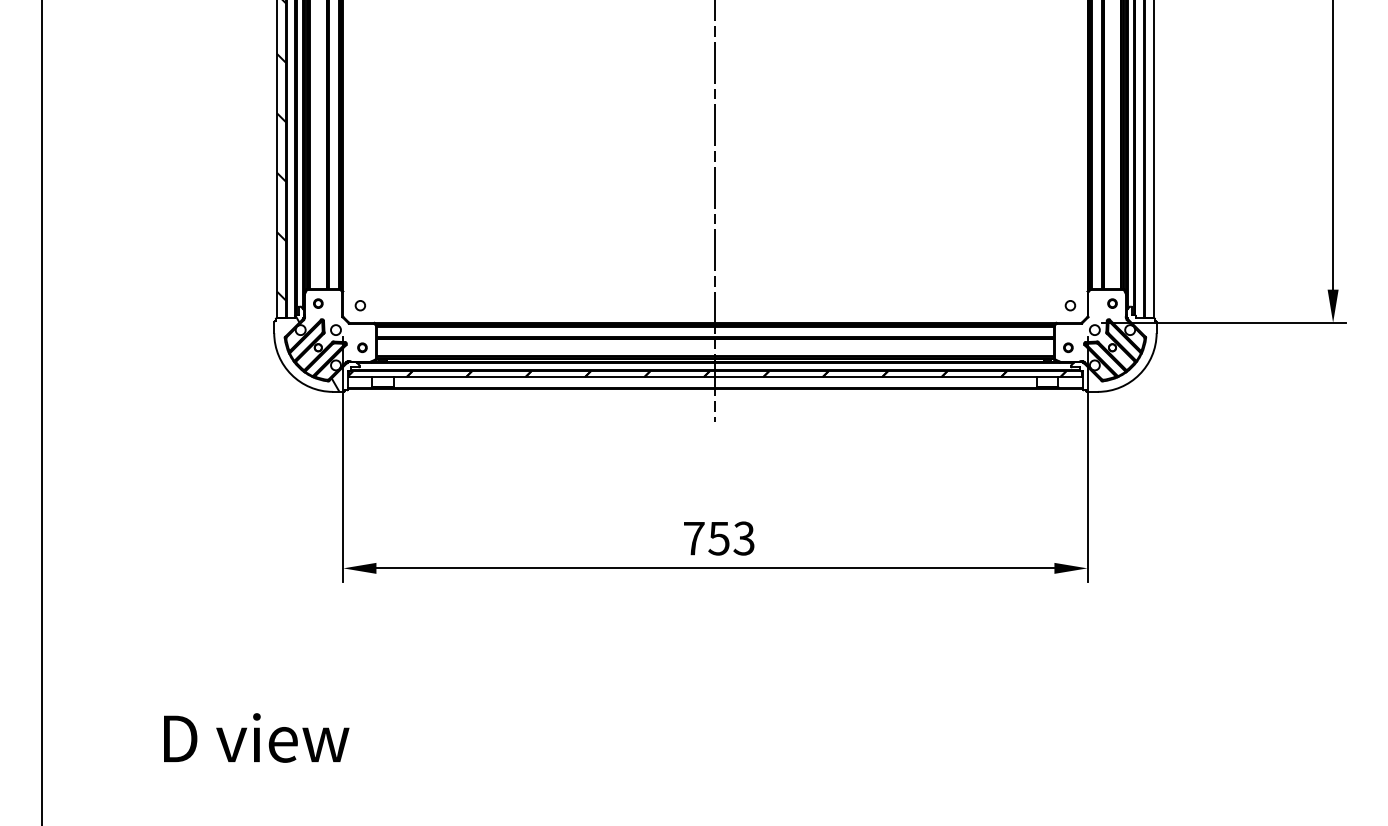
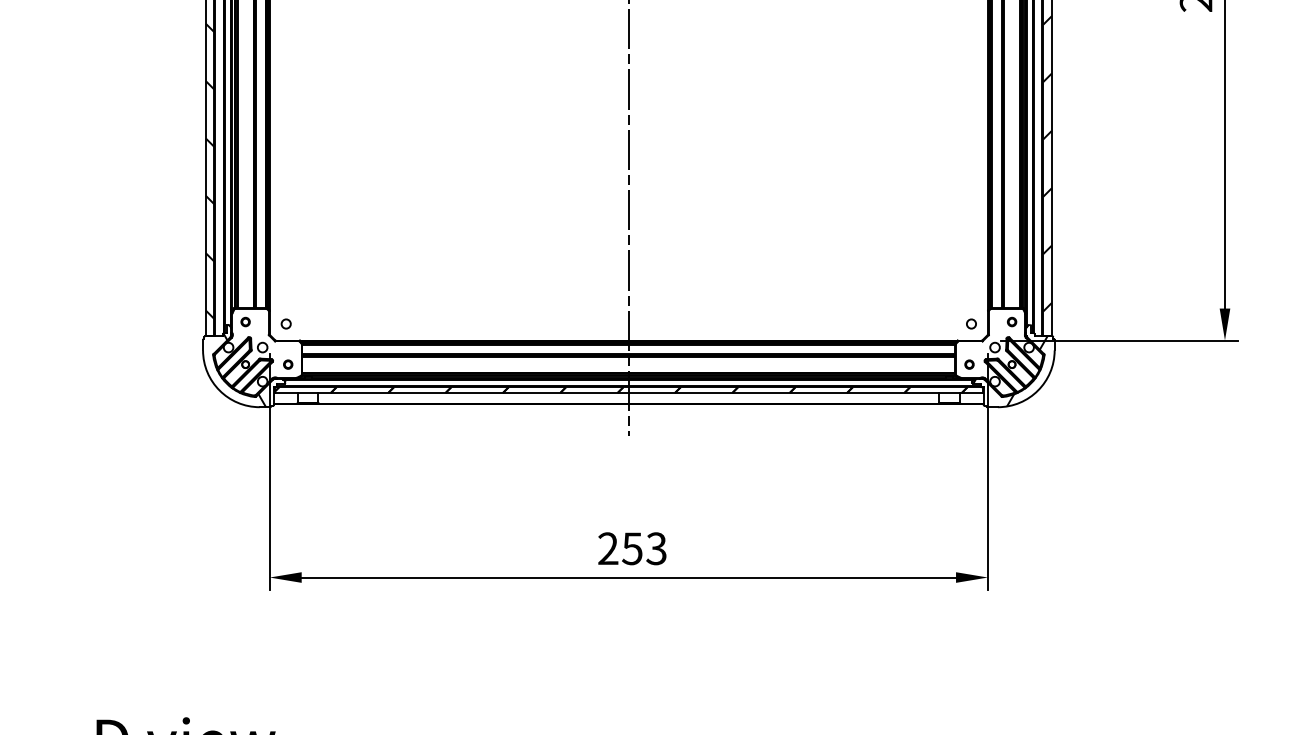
hatch: (1148, 169) -> (1046, 192), added
hatch: (1110, 354) -> (1010, 371), added
text: (693, 538) -> (607, 548), 753 -> 253

